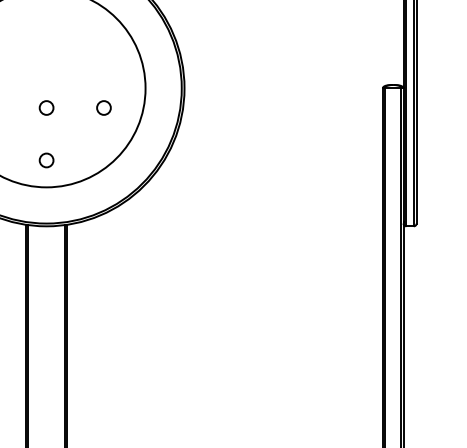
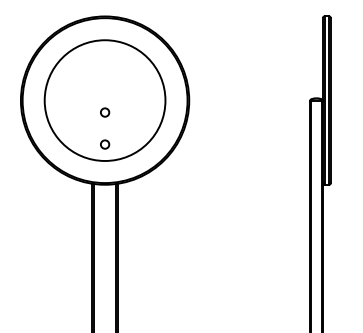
circle: (104, 107) -> (140, 112), removed

